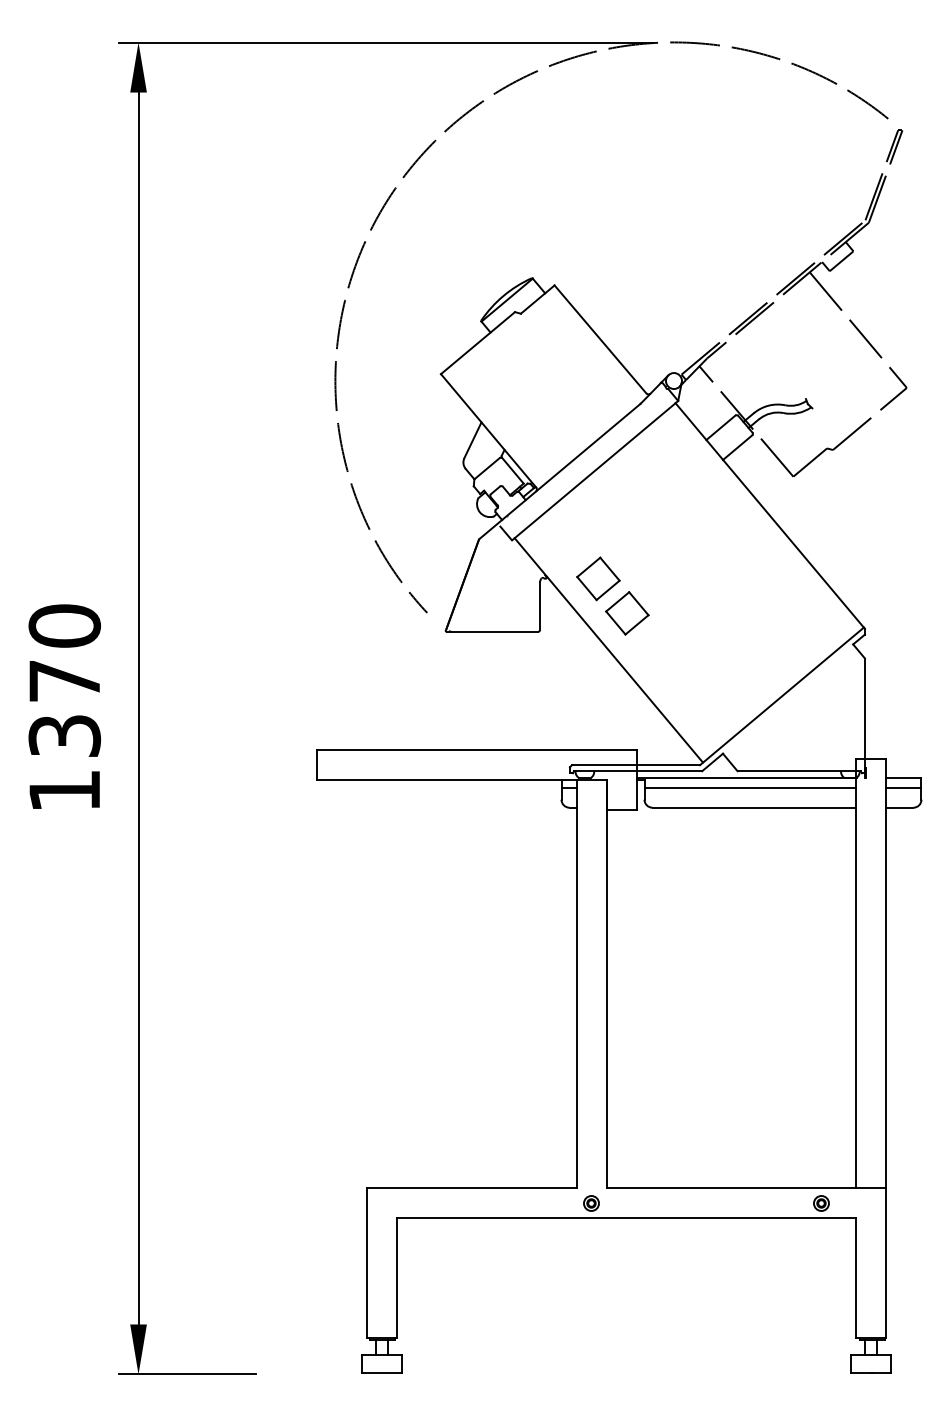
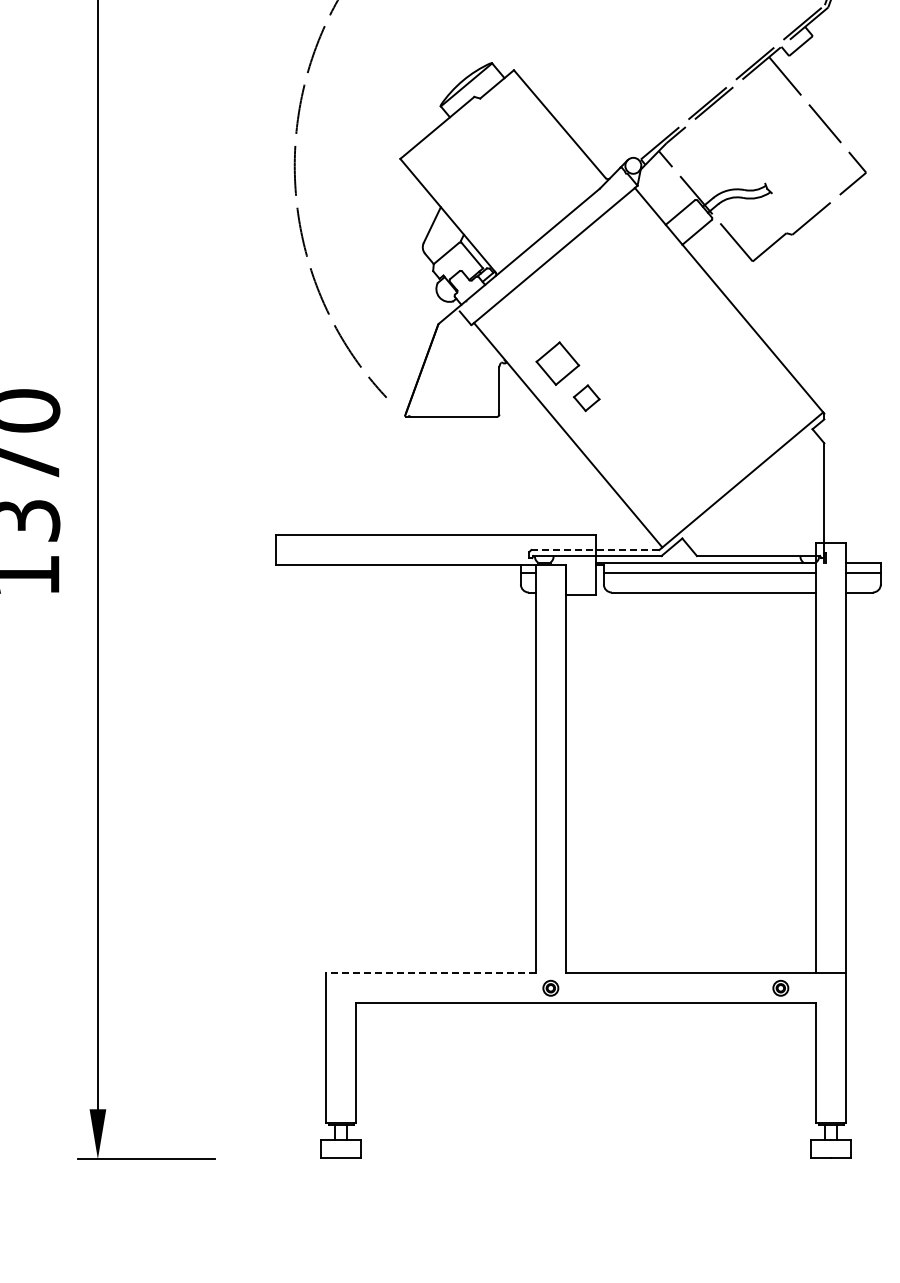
part: (627, 613) -> (586, 398), size x0.6
line: (635, 765) -> (594, 550), solid -> dashed
line: (471, 1188) -> (430, 973), solid -> dashed

